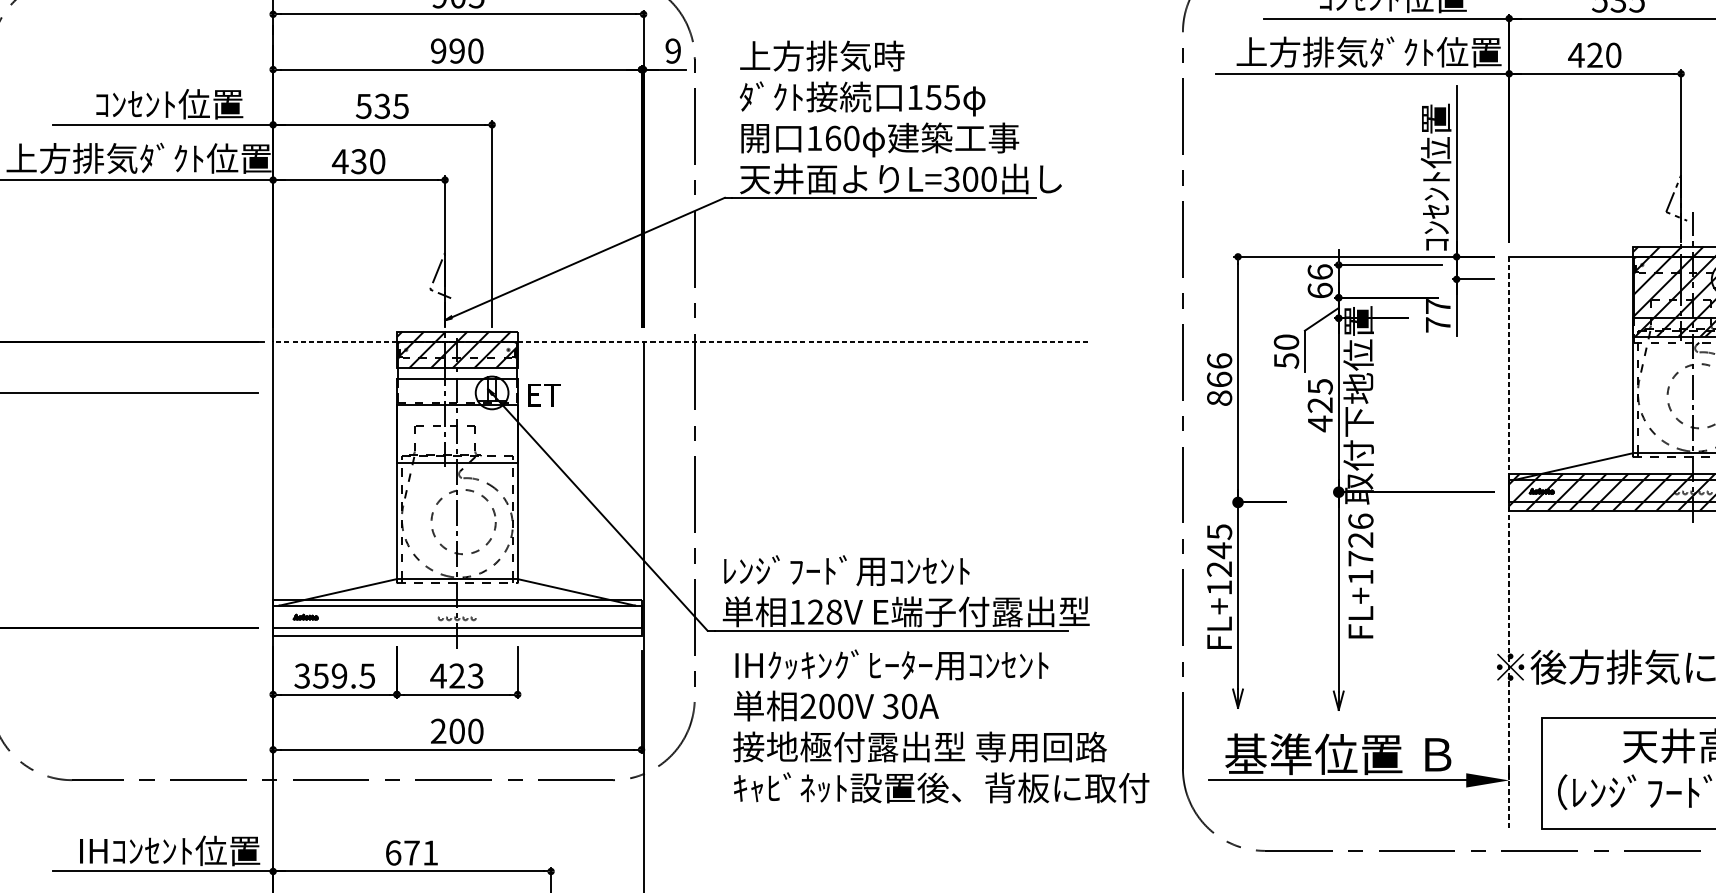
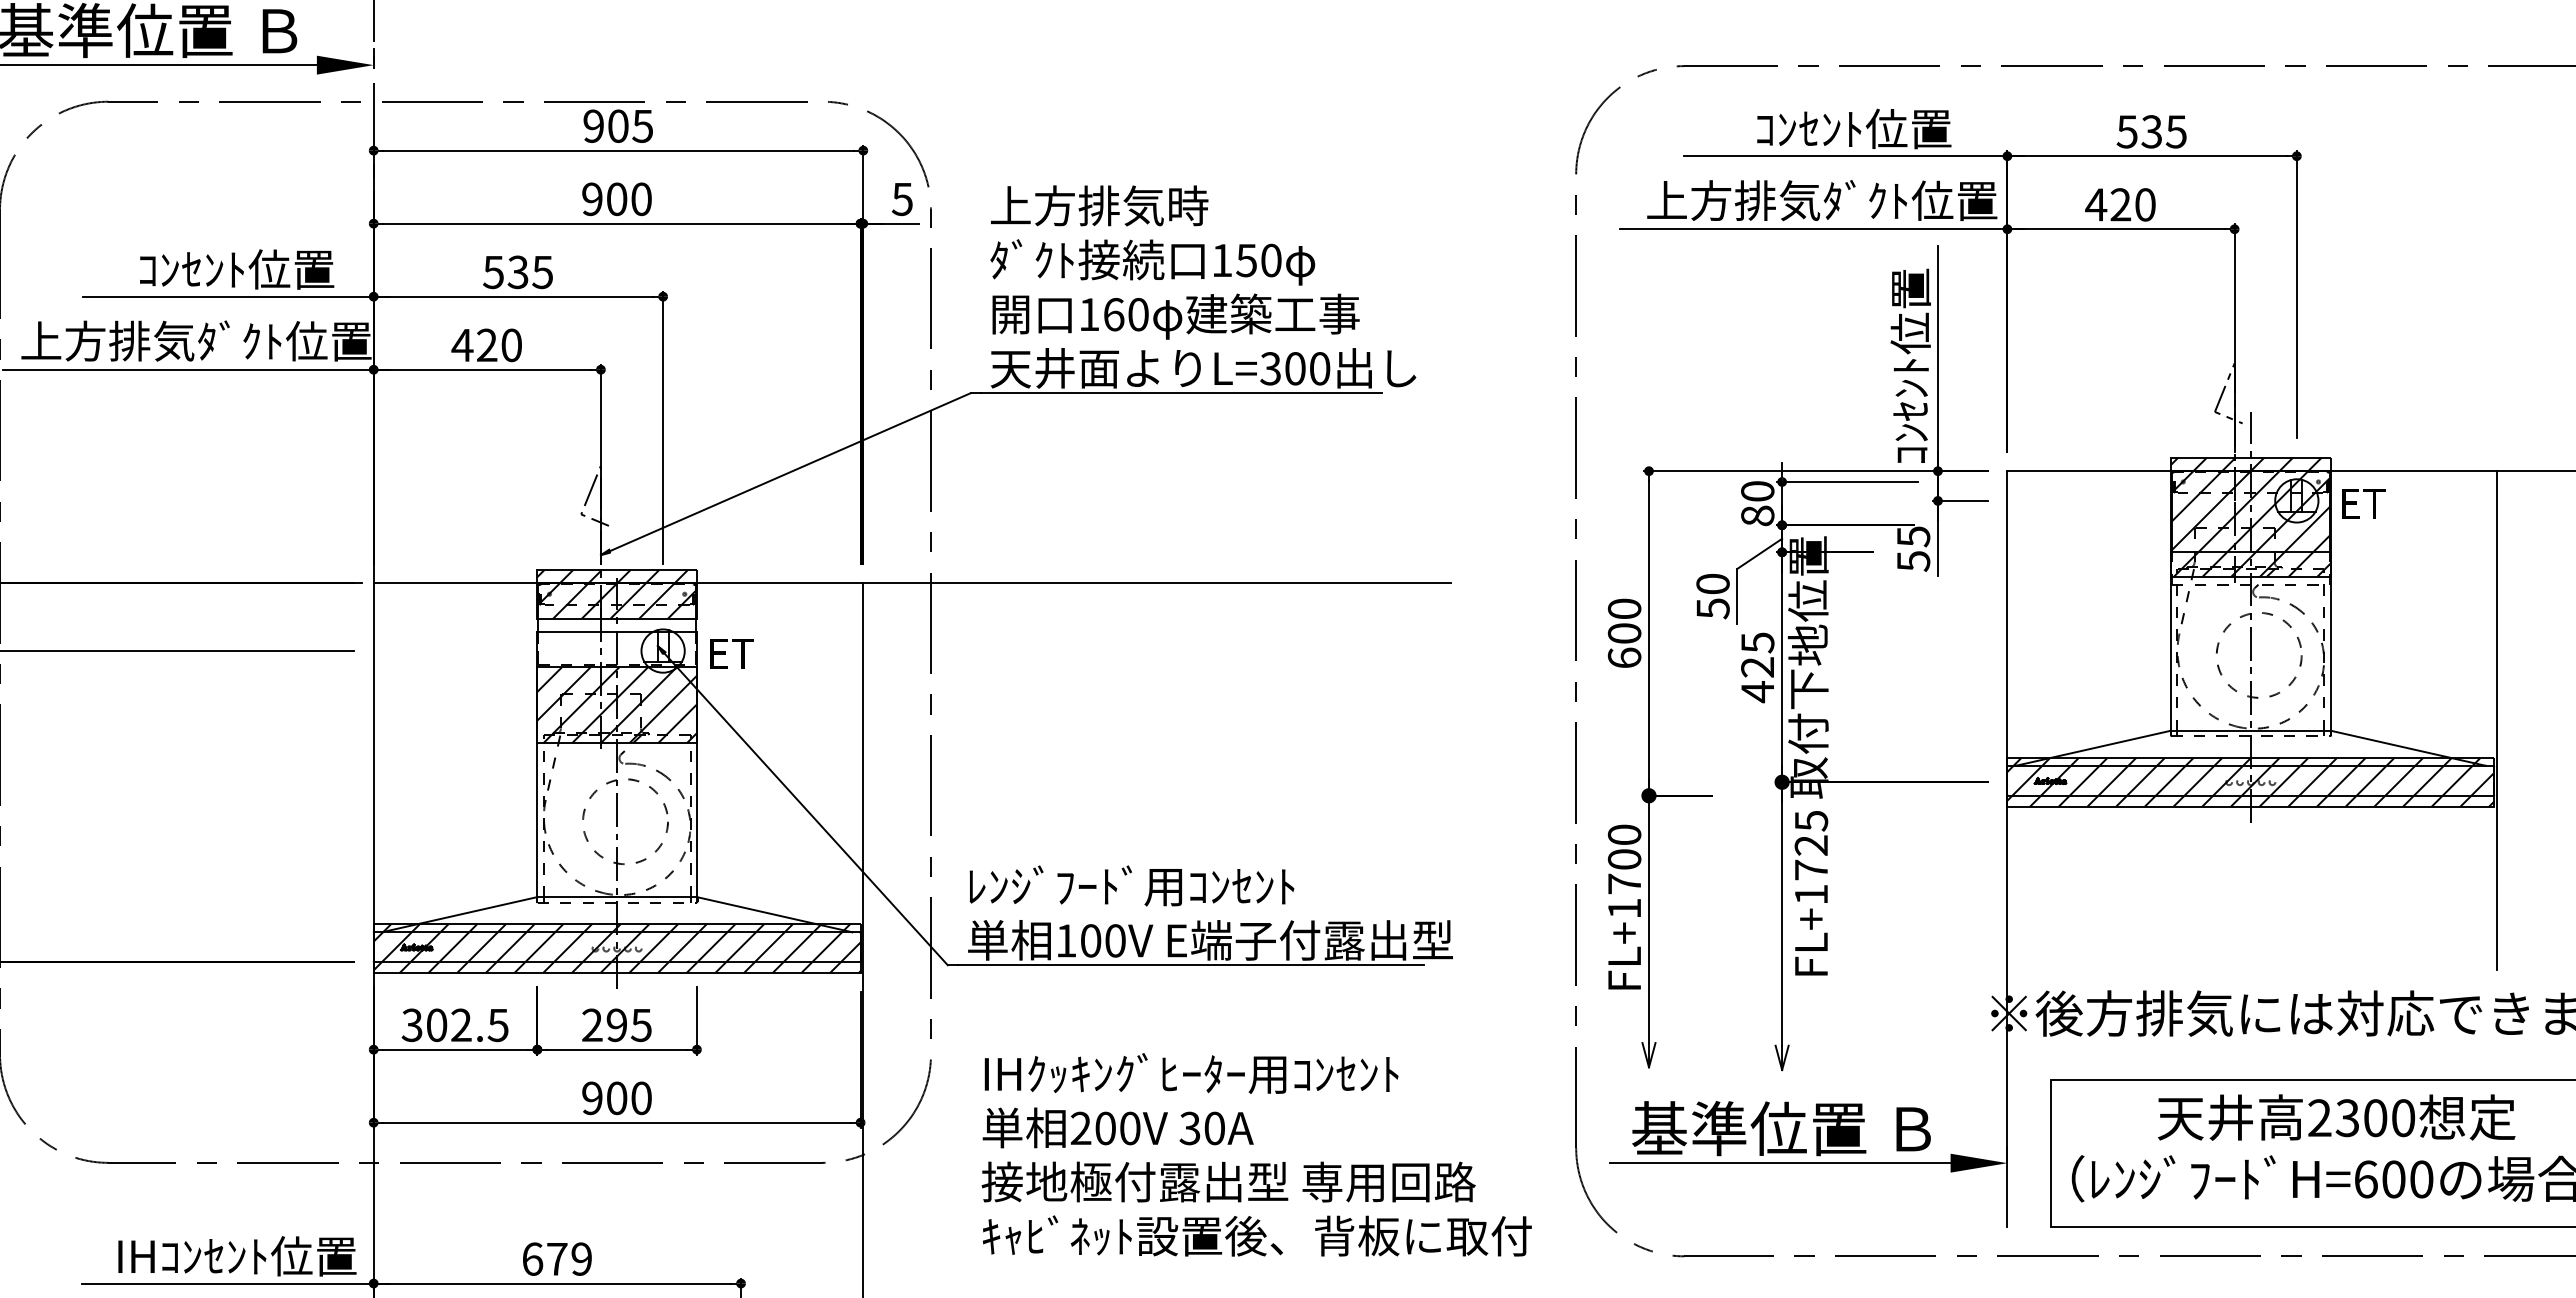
text: (456, 51) -> (616, 199), 990 -> 900
text: (672, 51) -> (901, 199), 9 -> 5
text: (951, 97) -> (1270, 260), 155 -> 150
text: (358, 161) -> (486, 345), 430 -> 420
text: (1320, 281) -> (1757, 503), 66 -> 80
text: (1438, 315) -> (1913, 548), 77 -> 55
line: (680, 341) -> (912, 583), dashed -> solid
text: (1219, 379) -> (1624, 633), 866 -> 600
hatch: (456, 434) -> (616, 705), added
text: (1360, 521) -> (1811, 820), FL+1726 -> FL+1725
line: (1509, 543) -> (2007, 849), dashed -> solid
text: (1219, 550) -> (1624, 859), FL+1245 -> FL+1700
text: (824, 611) -> (1102, 940), 128V -> 100V
hatch: (456, 617) -> (616, 948), added
text: (329, 676) -> (448, 1025), 359.5 -> 302.5
text: (456, 676) -> (616, 1025), 423 -> 295
text: (941, 726) -> (1256, 1154), moved
text: (438, 731) -> (592, 1098), 200 -> 900
text: (430, 852) -> (581, 1258), 671 -> 679

